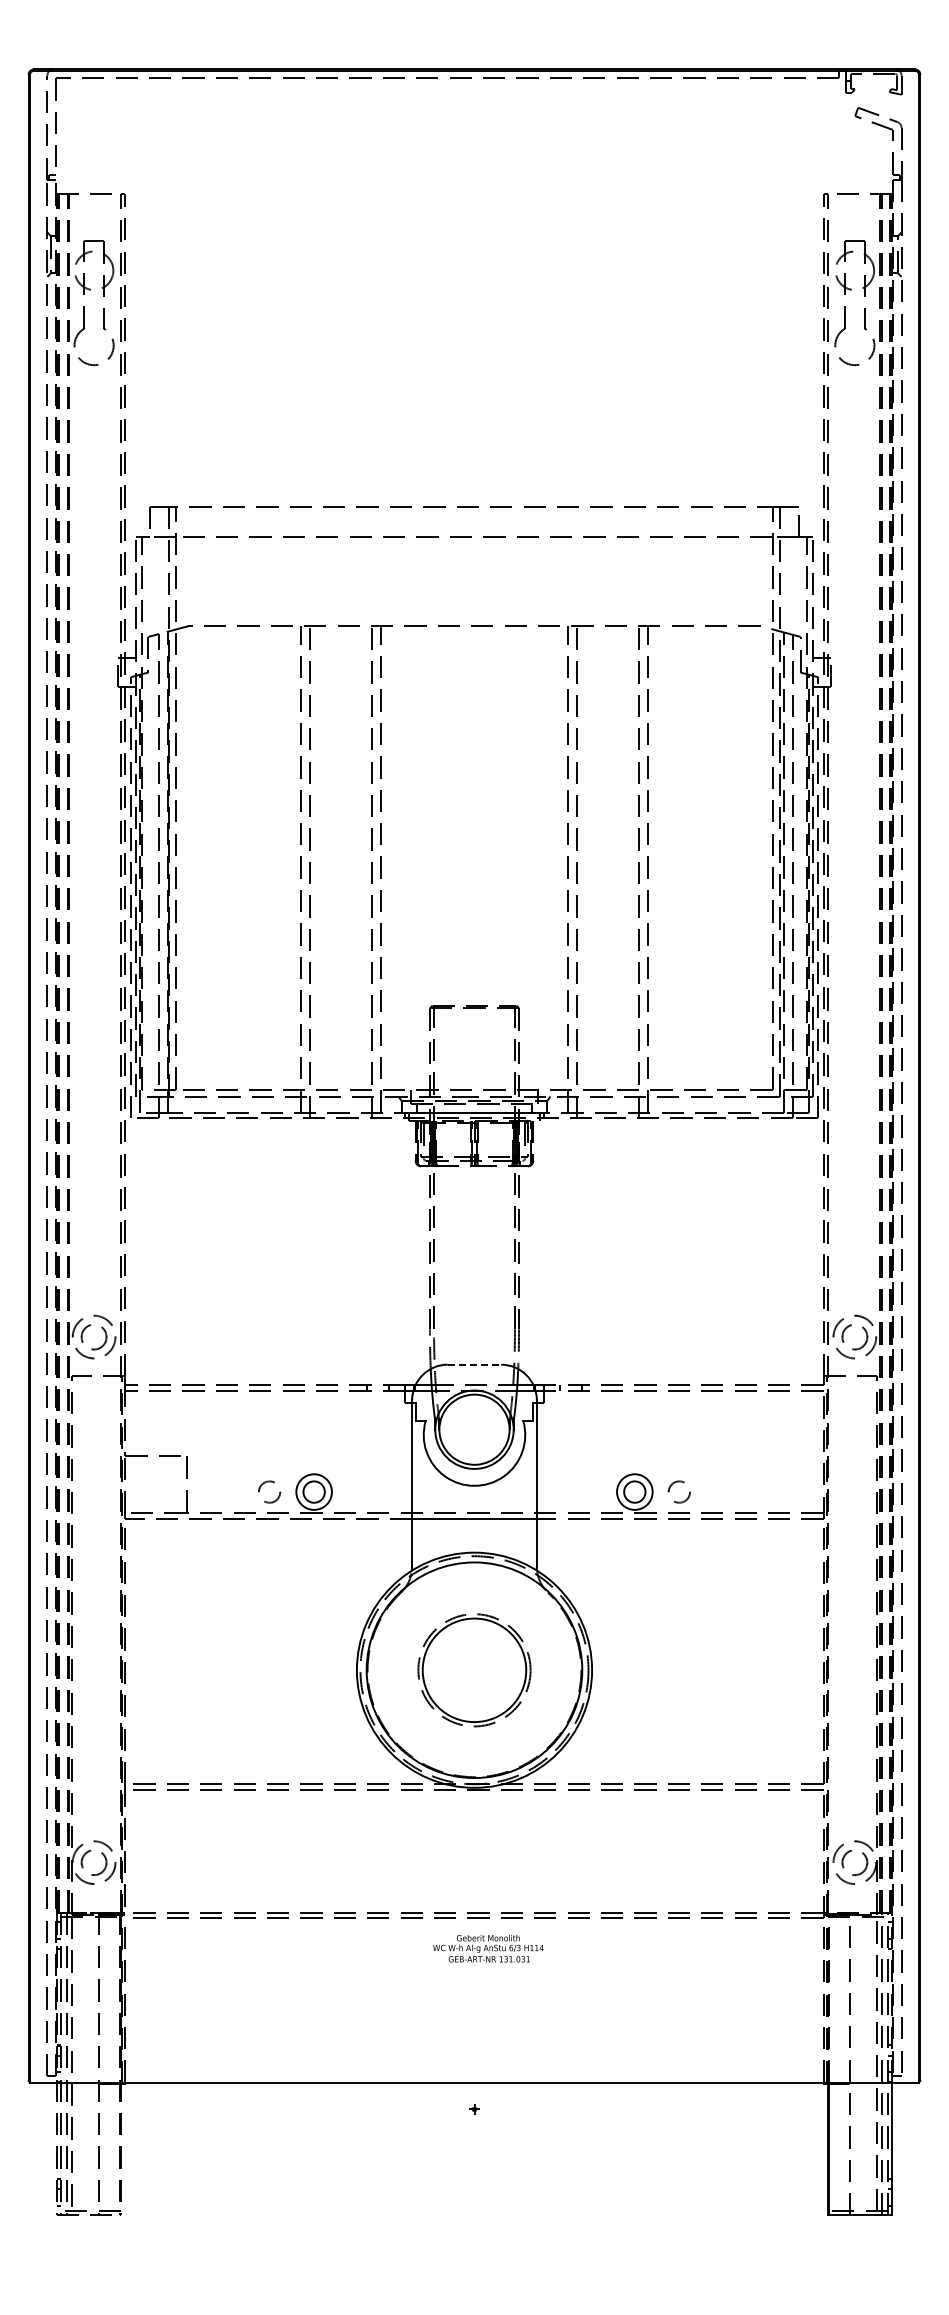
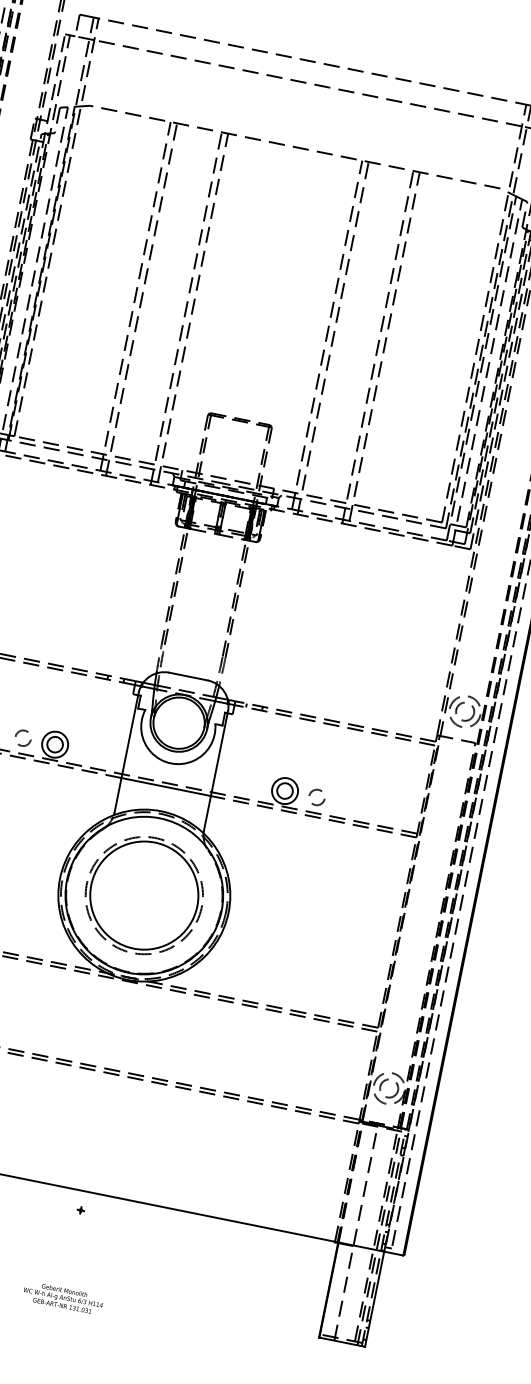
line: (474, 1364) -> (188, 676), dashed -> solid
part: (474, 1670) -> (144, 895), size x1.43
text: (488, 1948) -> (63, 1297), moved

